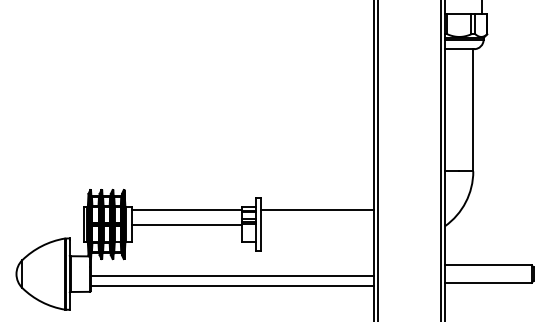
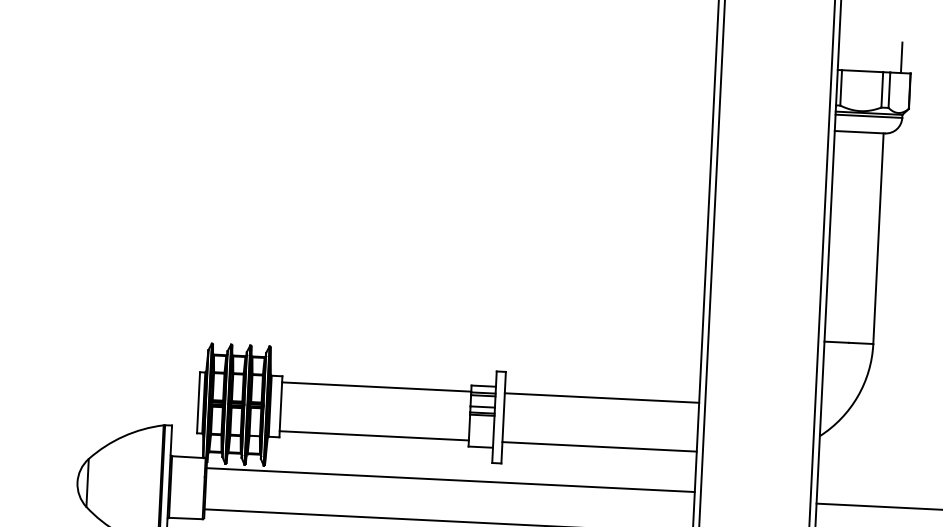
line: (186, 224) -> (373, 435), moved
line: (317, 238) -> (599, 446), added
line: (232, 276) -> (450, 480), moved

